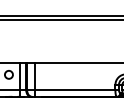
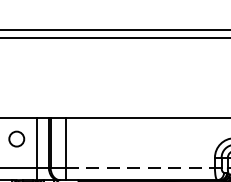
line: (75, 90) -> (140, 168), solid -> dashed

